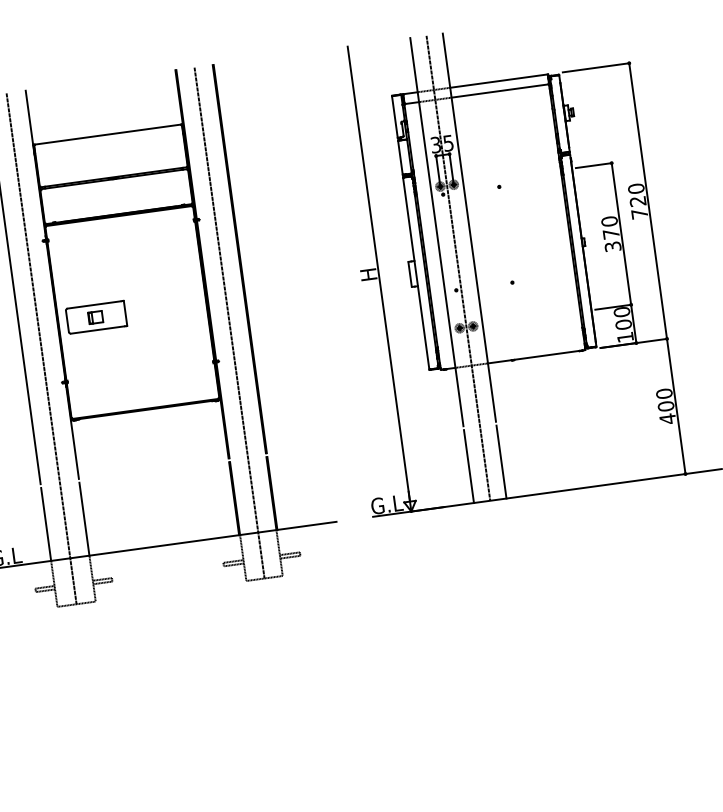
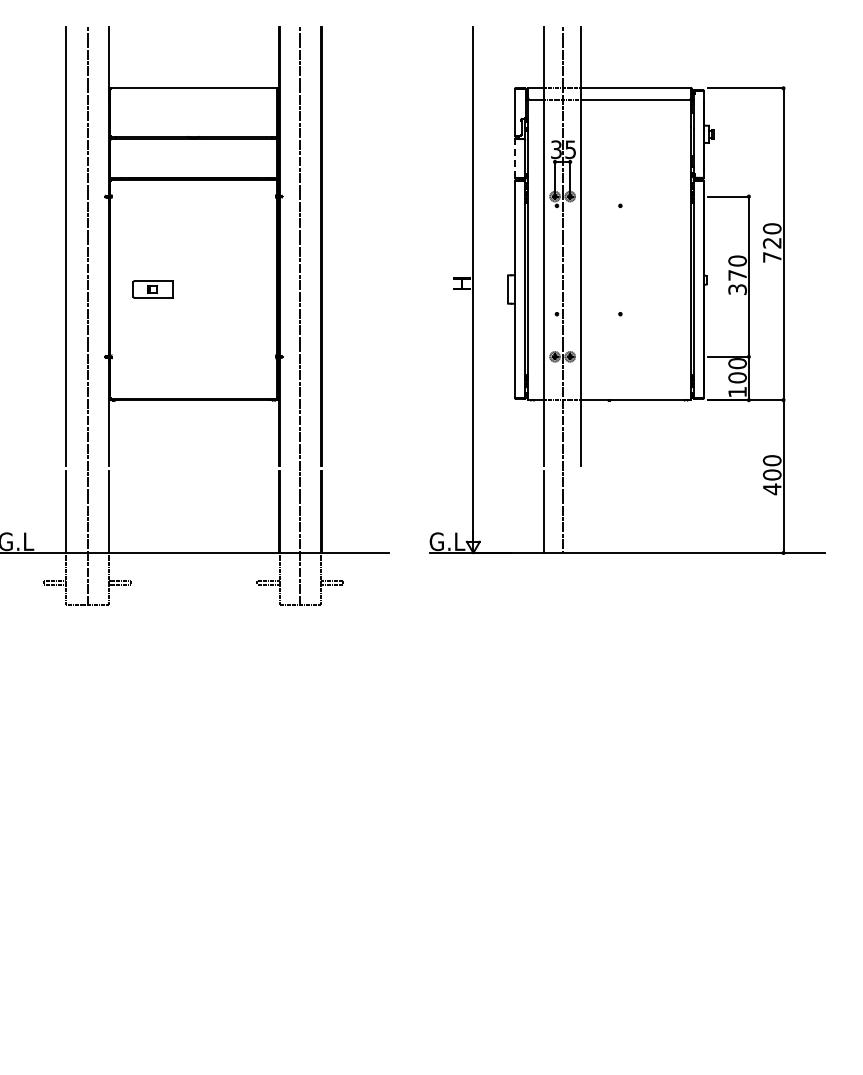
line: (400, 156) -> (515, 157), solid -> dashed
part: (95, 317) -> (152, 289), size x0.6
line: (501, 461) -> (581, 511), removed

